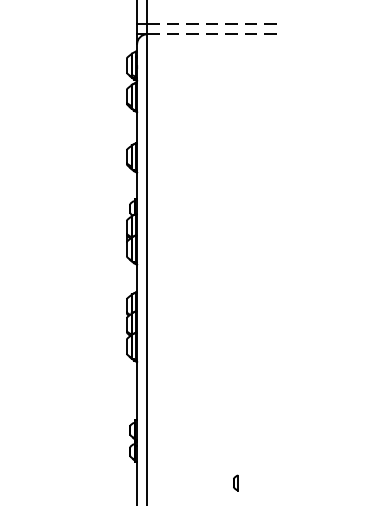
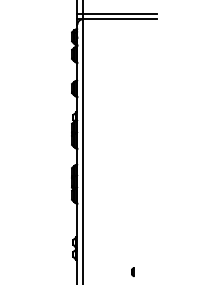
line: (213, 24) -> (120, 13), dashed -> solid
line: (213, 34) -> (120, 19), dashed -> solid

